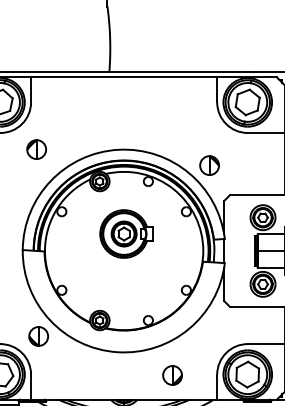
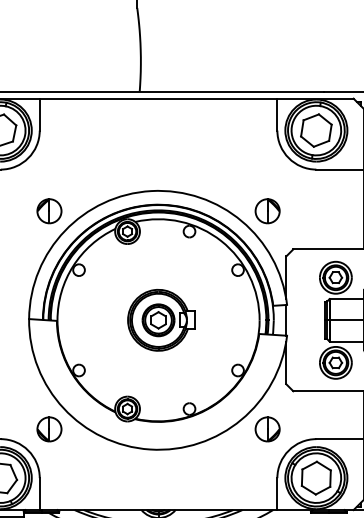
part: (36, 149) -> (49, 211), moved
part: (126, 233) -> (161, 319), moved
part: (172, 375) -> (267, 429), moved

